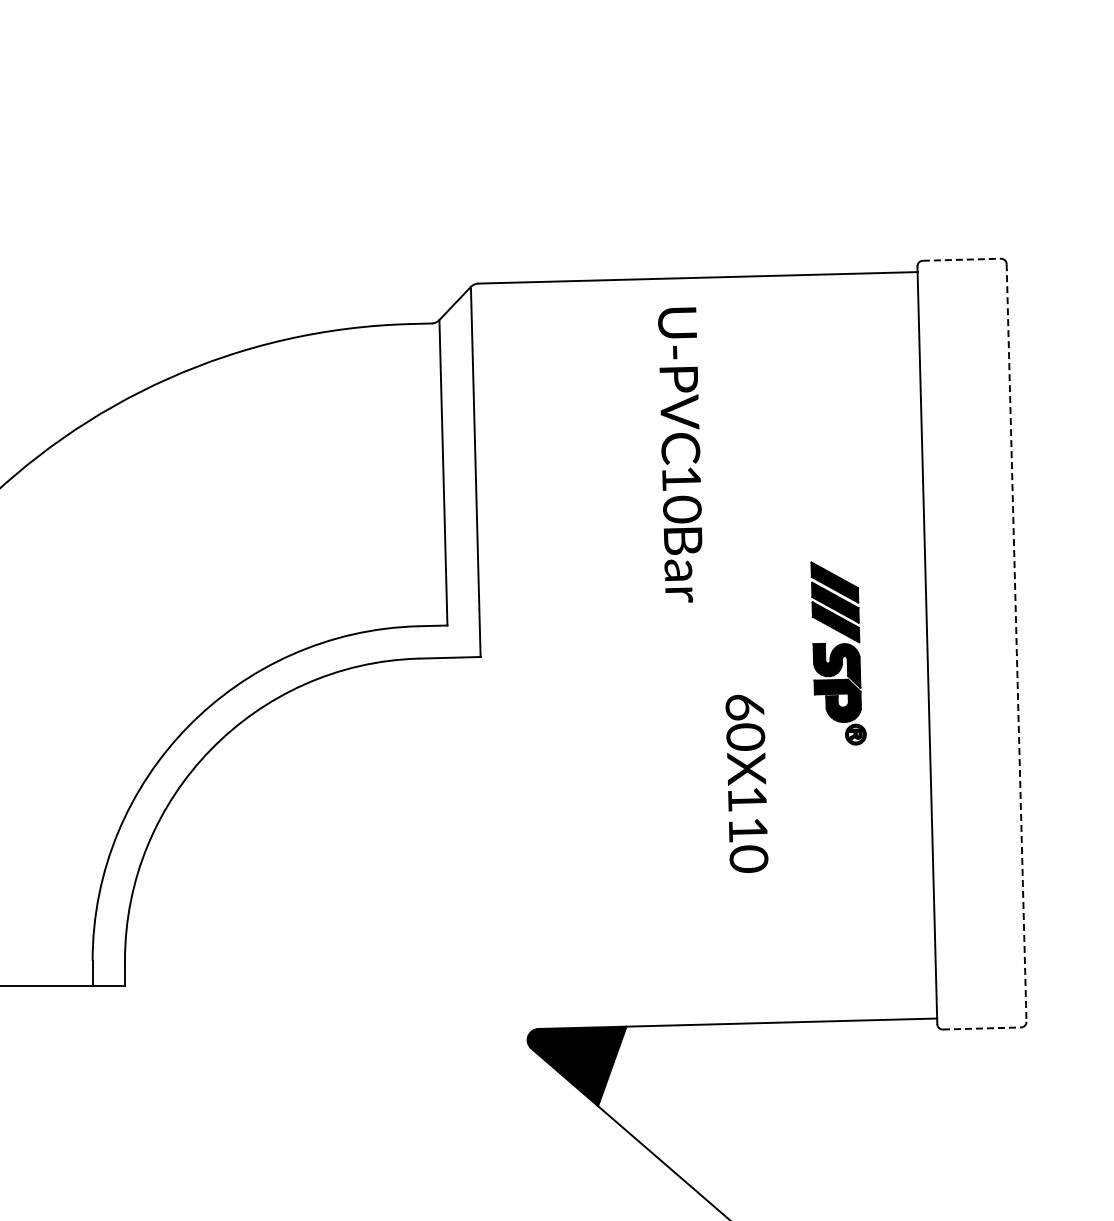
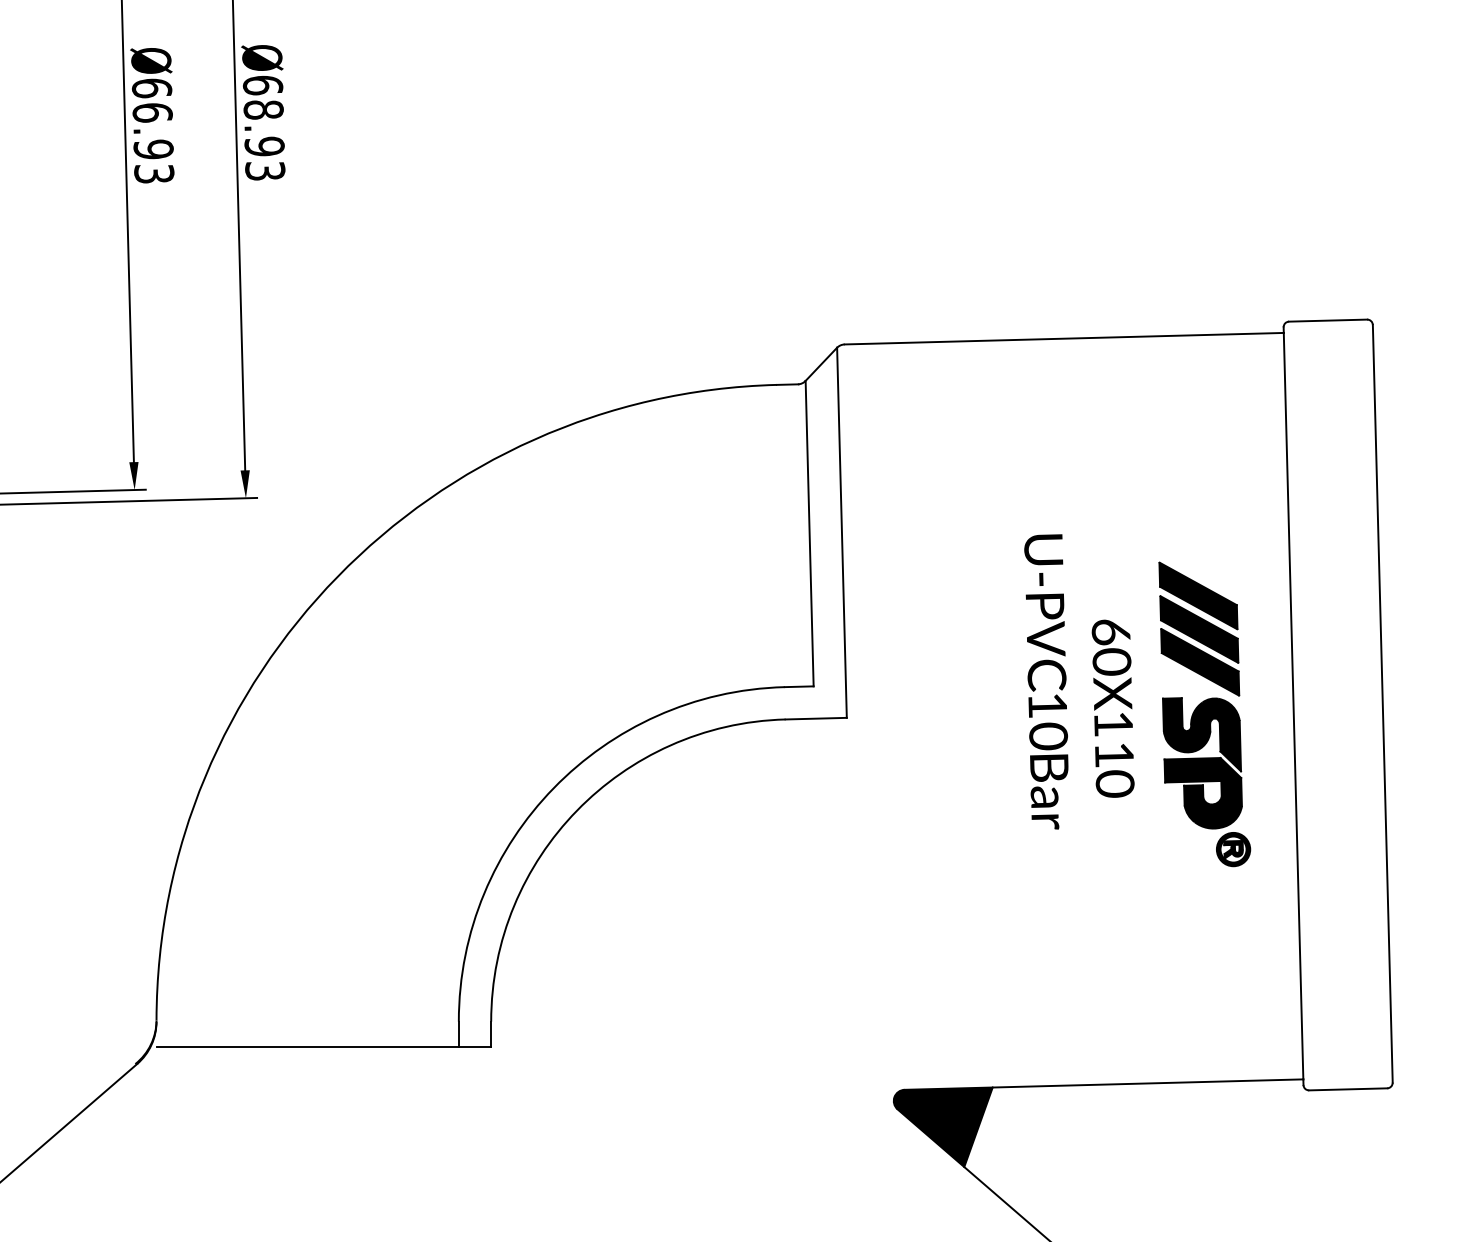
line: (962, 259) -> (1328, 320), dashed -> solid
text: (680, 454) -> (1046, 681), moved
line: (1016, 642) -> (1382, 703), dashed -> solid
part: (838, 653) -> (1204, 714), size x1.67
text: (746, 783) -> (1112, 708), moved
line: (982, 1028) -> (1348, 1089), dashed -> solid

